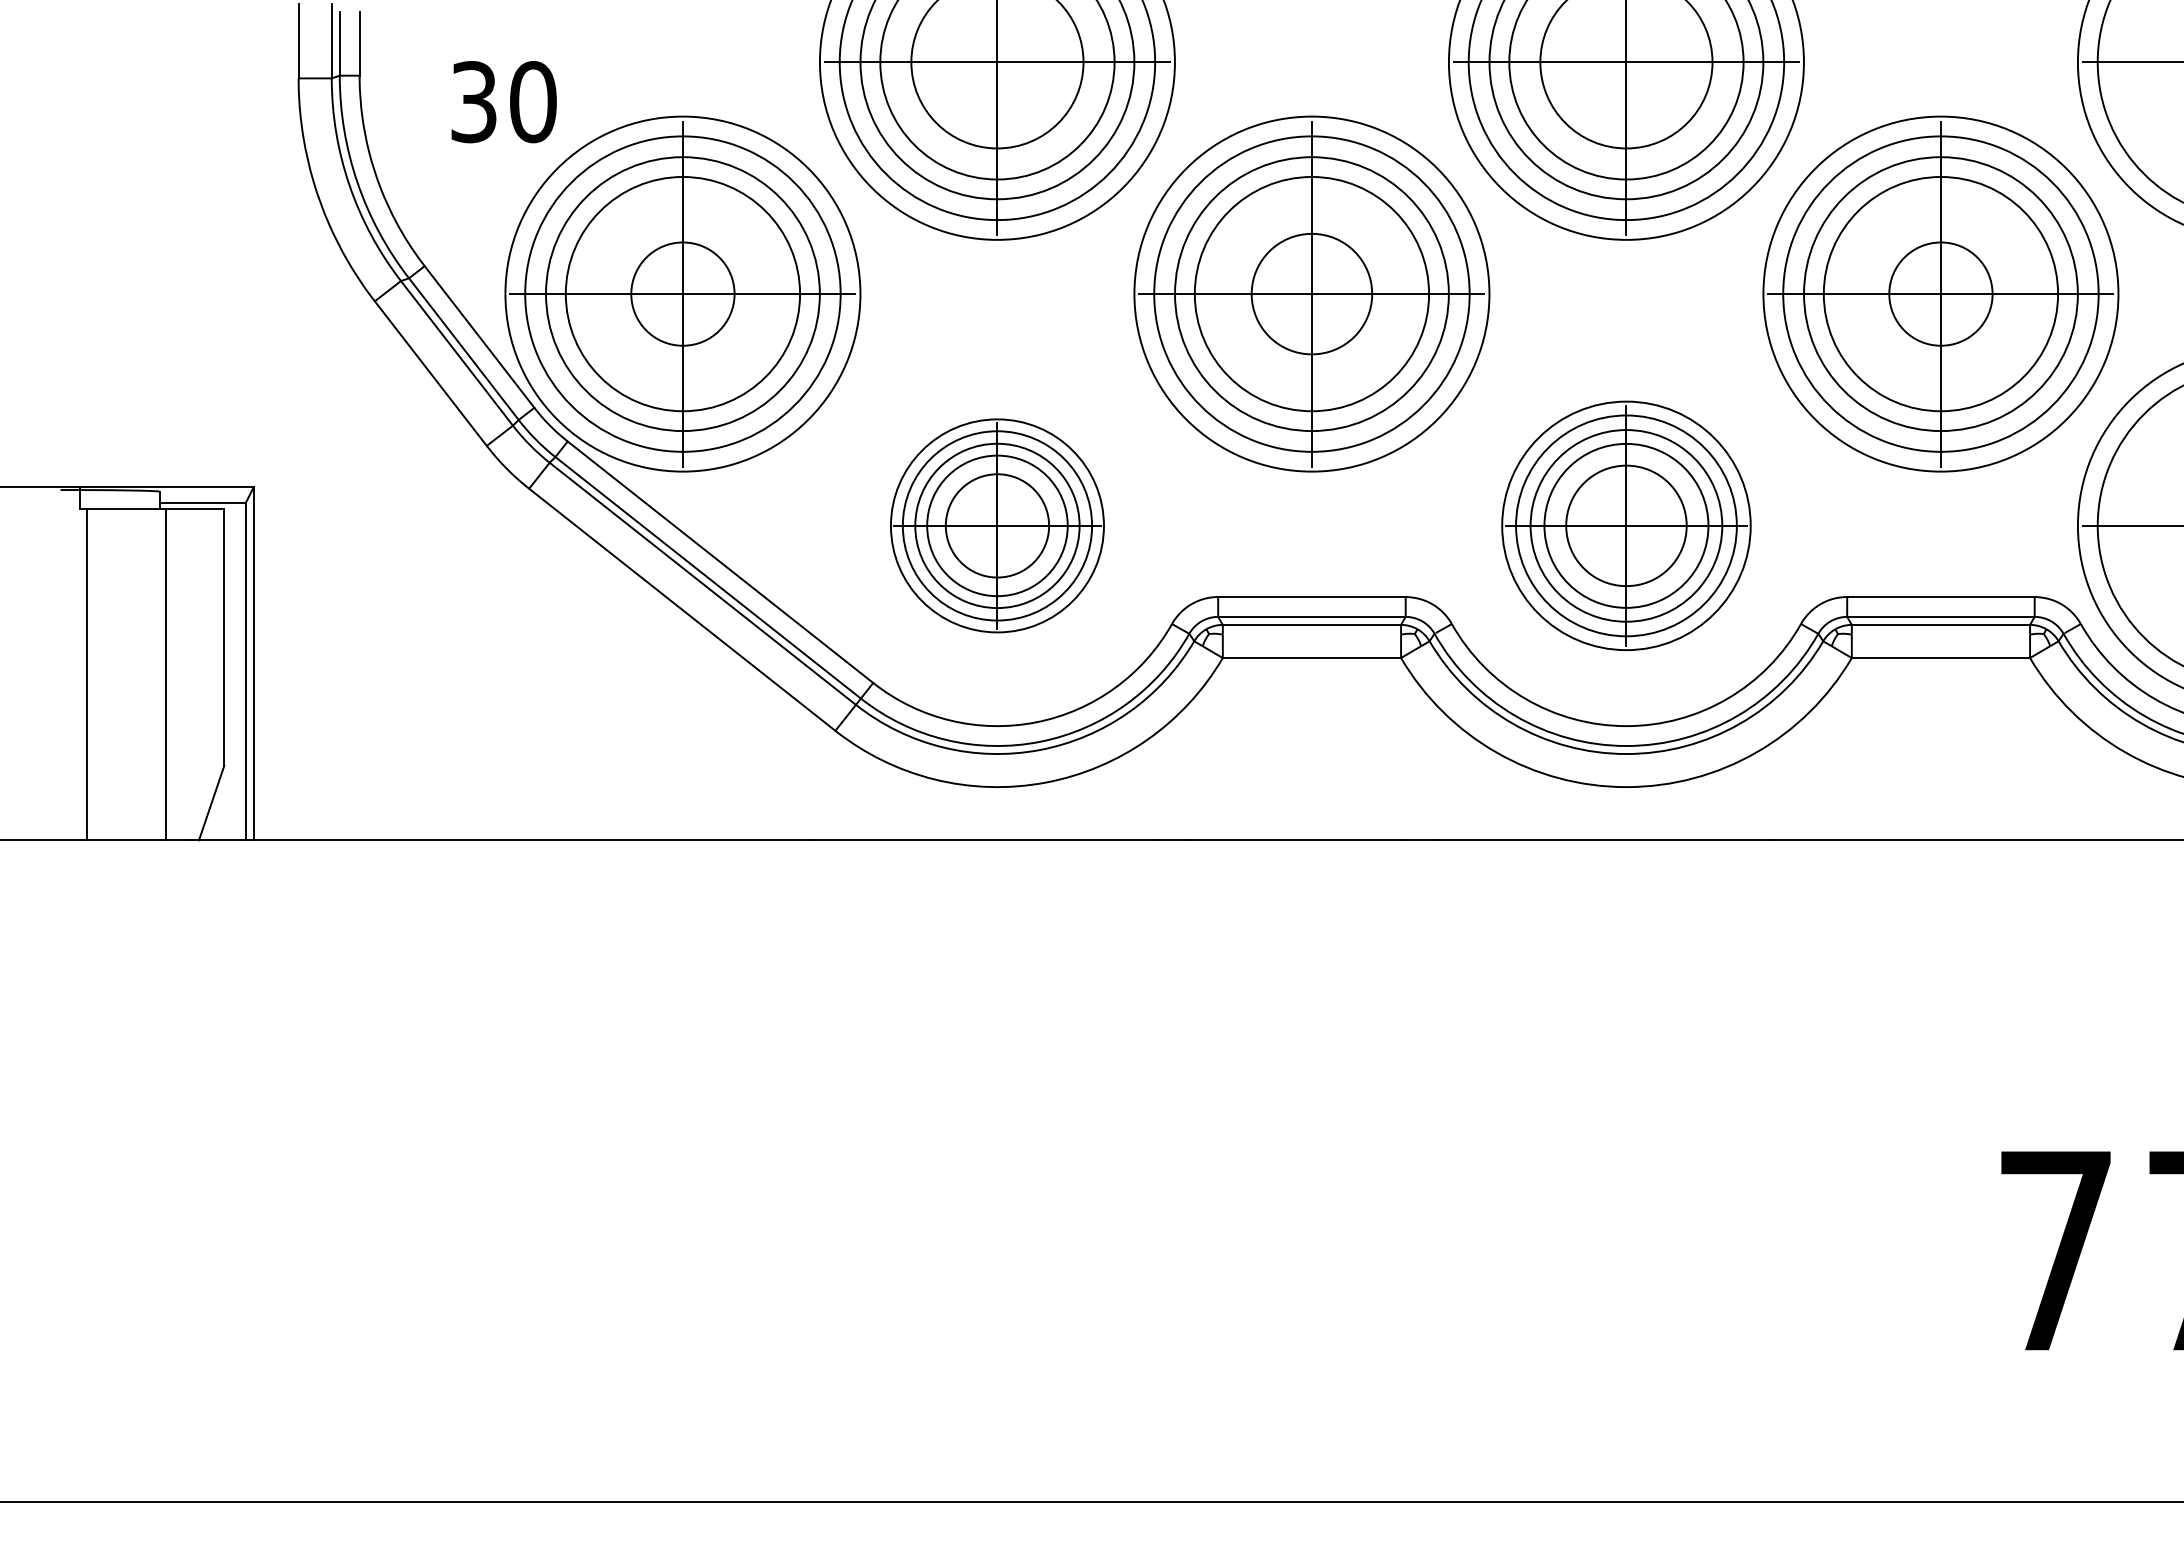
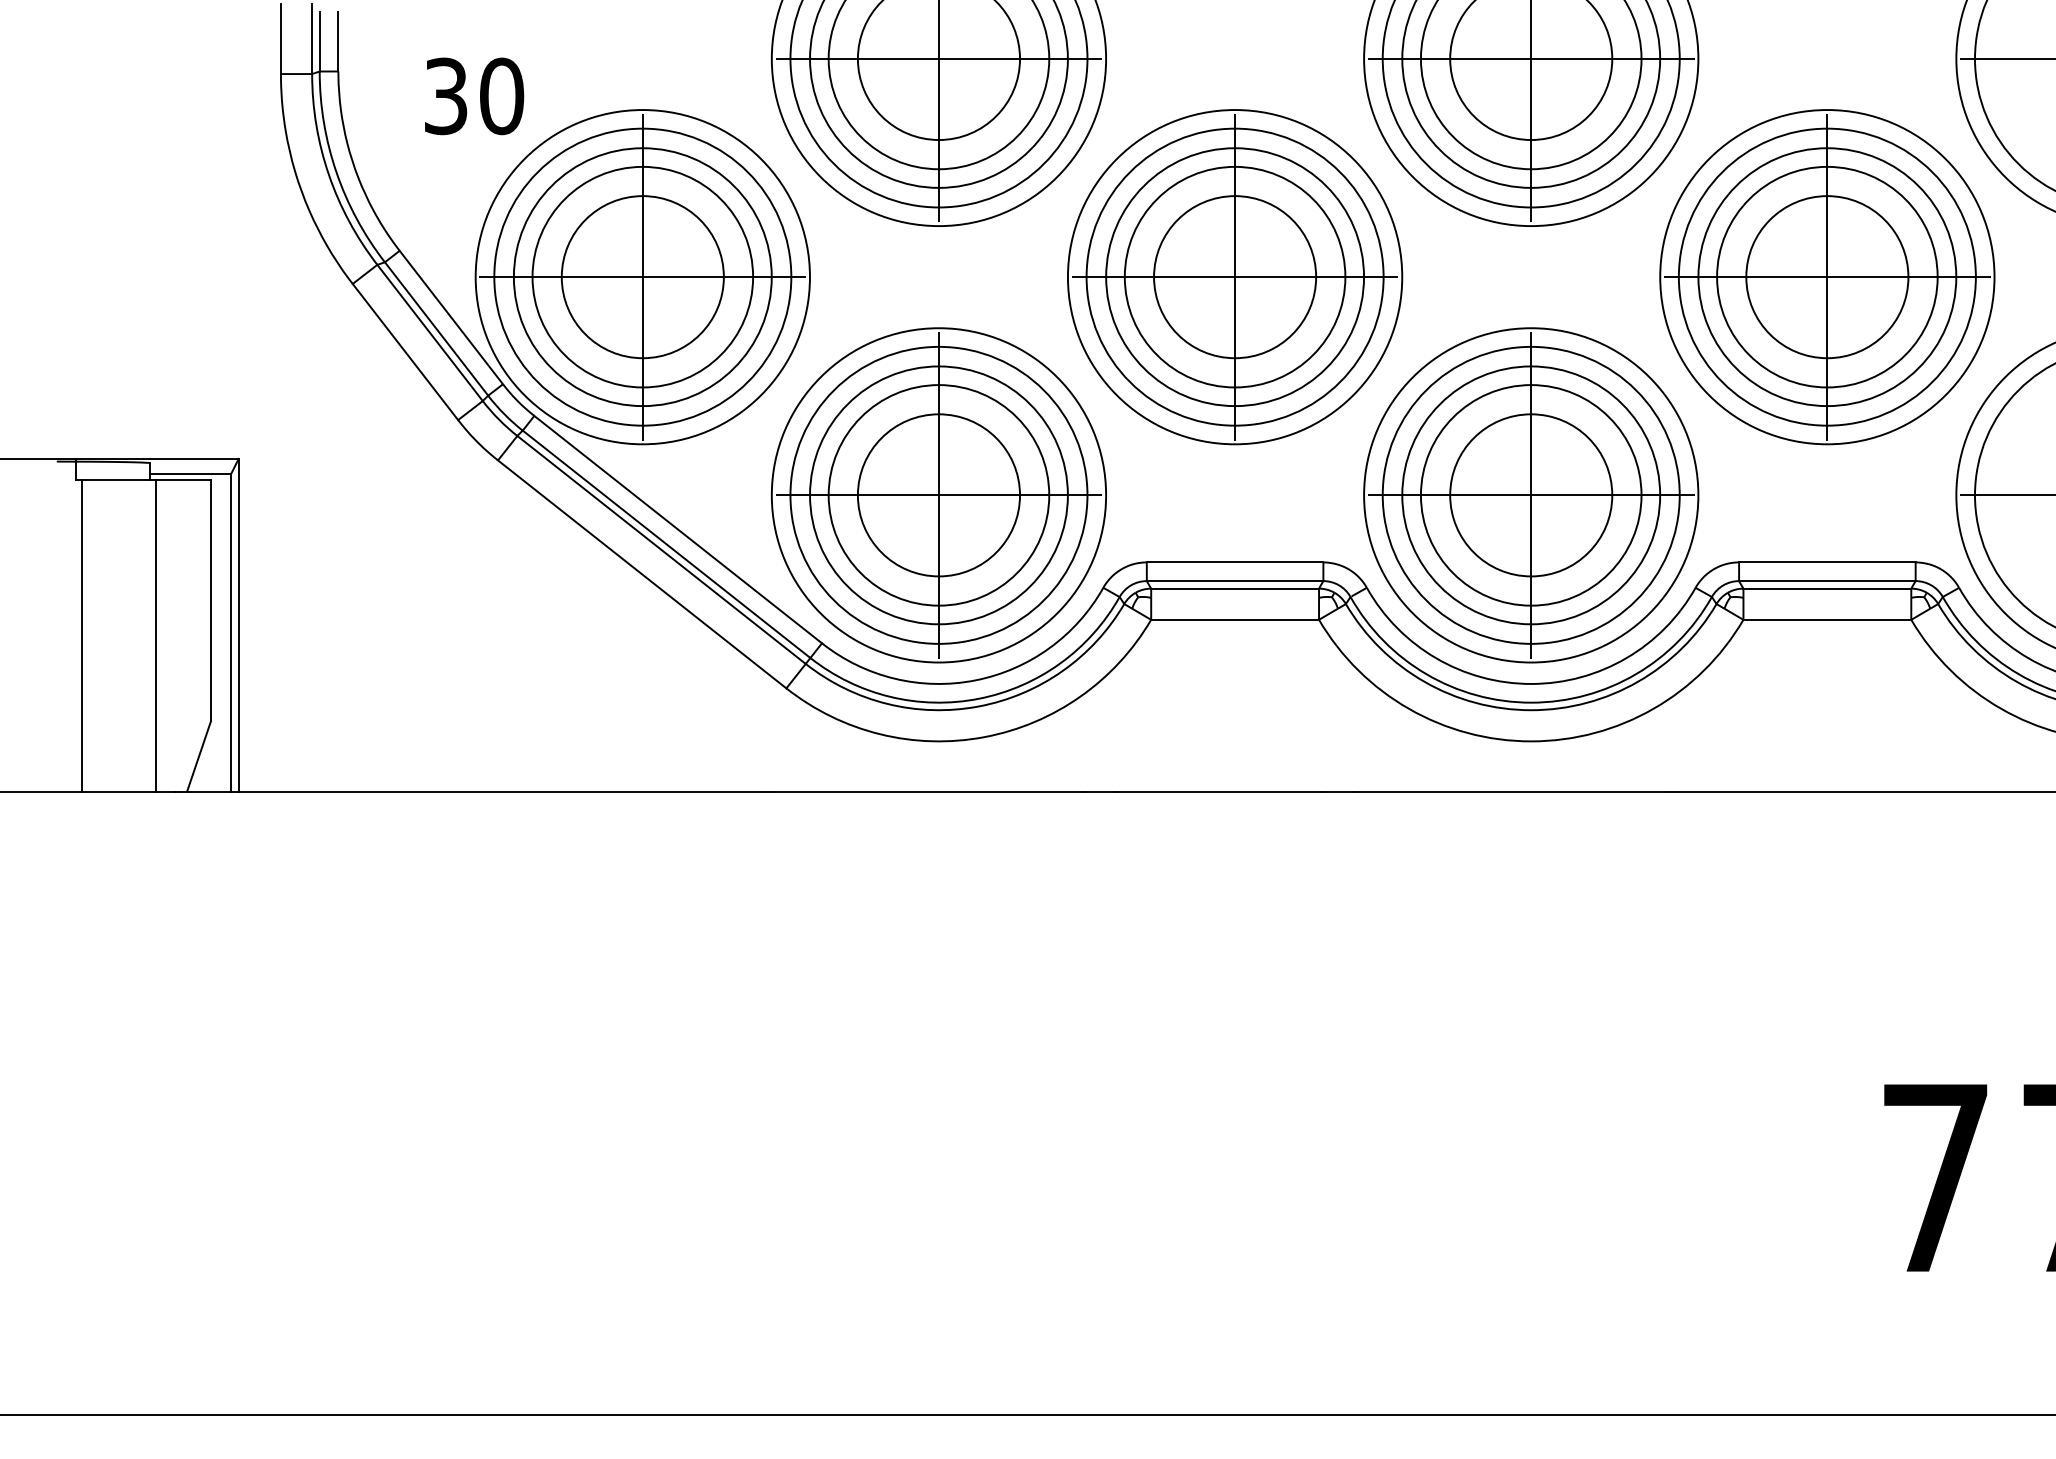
circle: (682, 294) -> (642, 277), size x1.67
circle: (1311, 294) -> (1234, 277), size x1.43
circle: (1940, 294) -> (1826, 277), size x1.67
part: (997, 525) -> (939, 495), size x1.67
part: (1626, 525) -> (1531, 495), size x1.43

